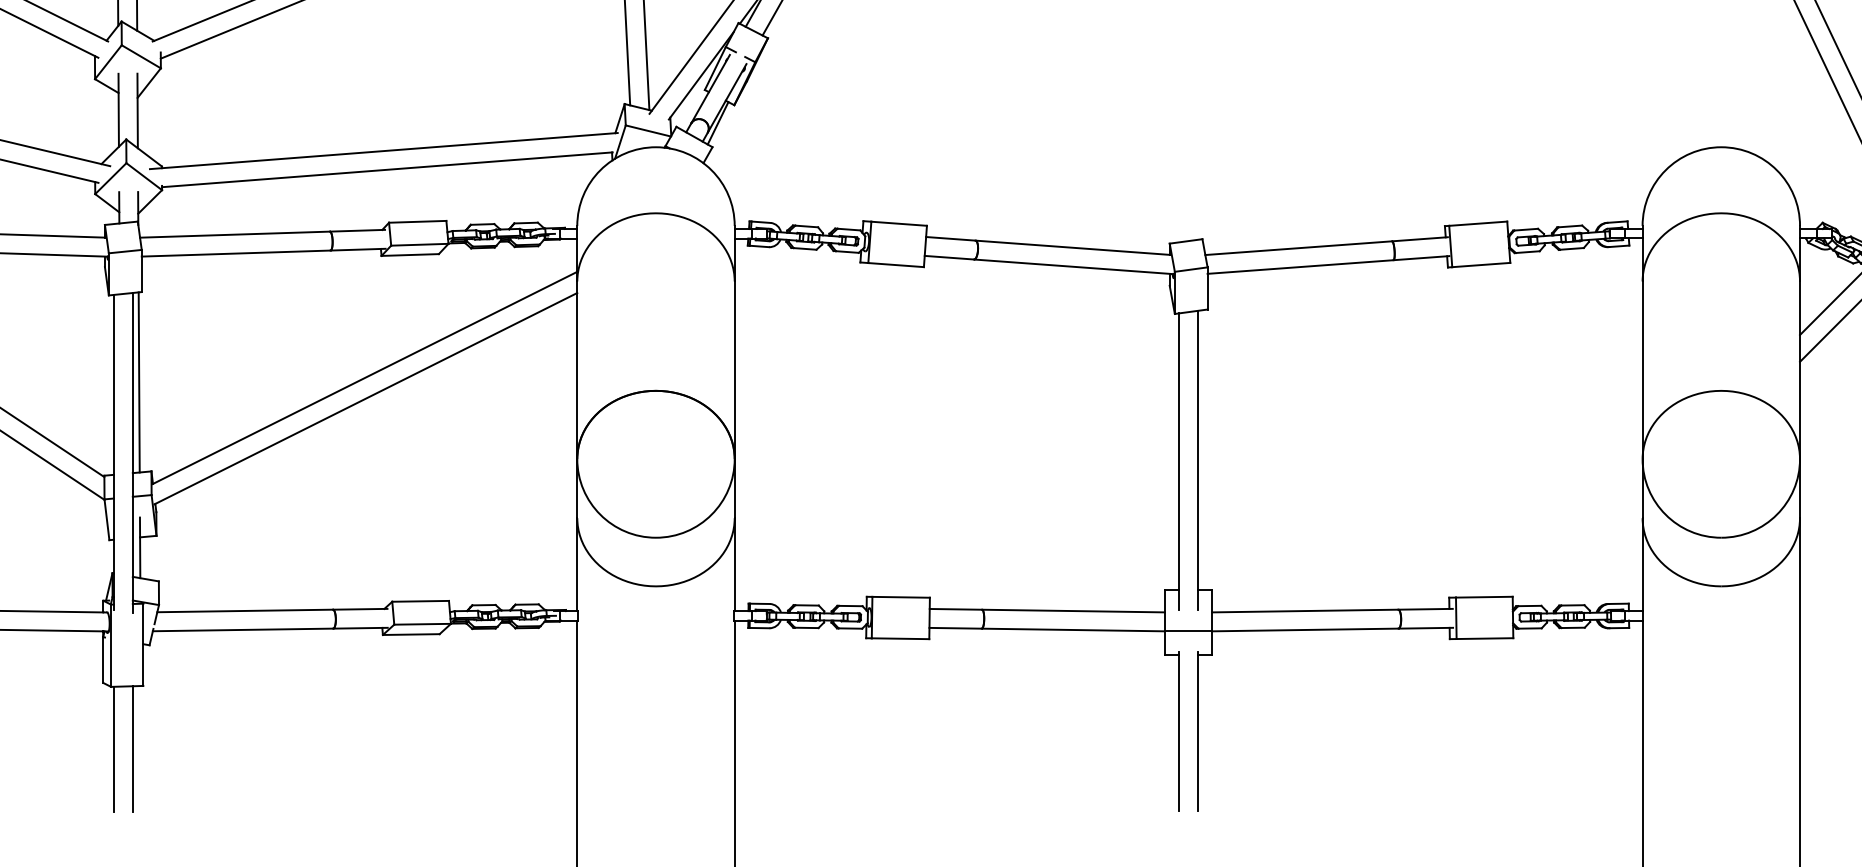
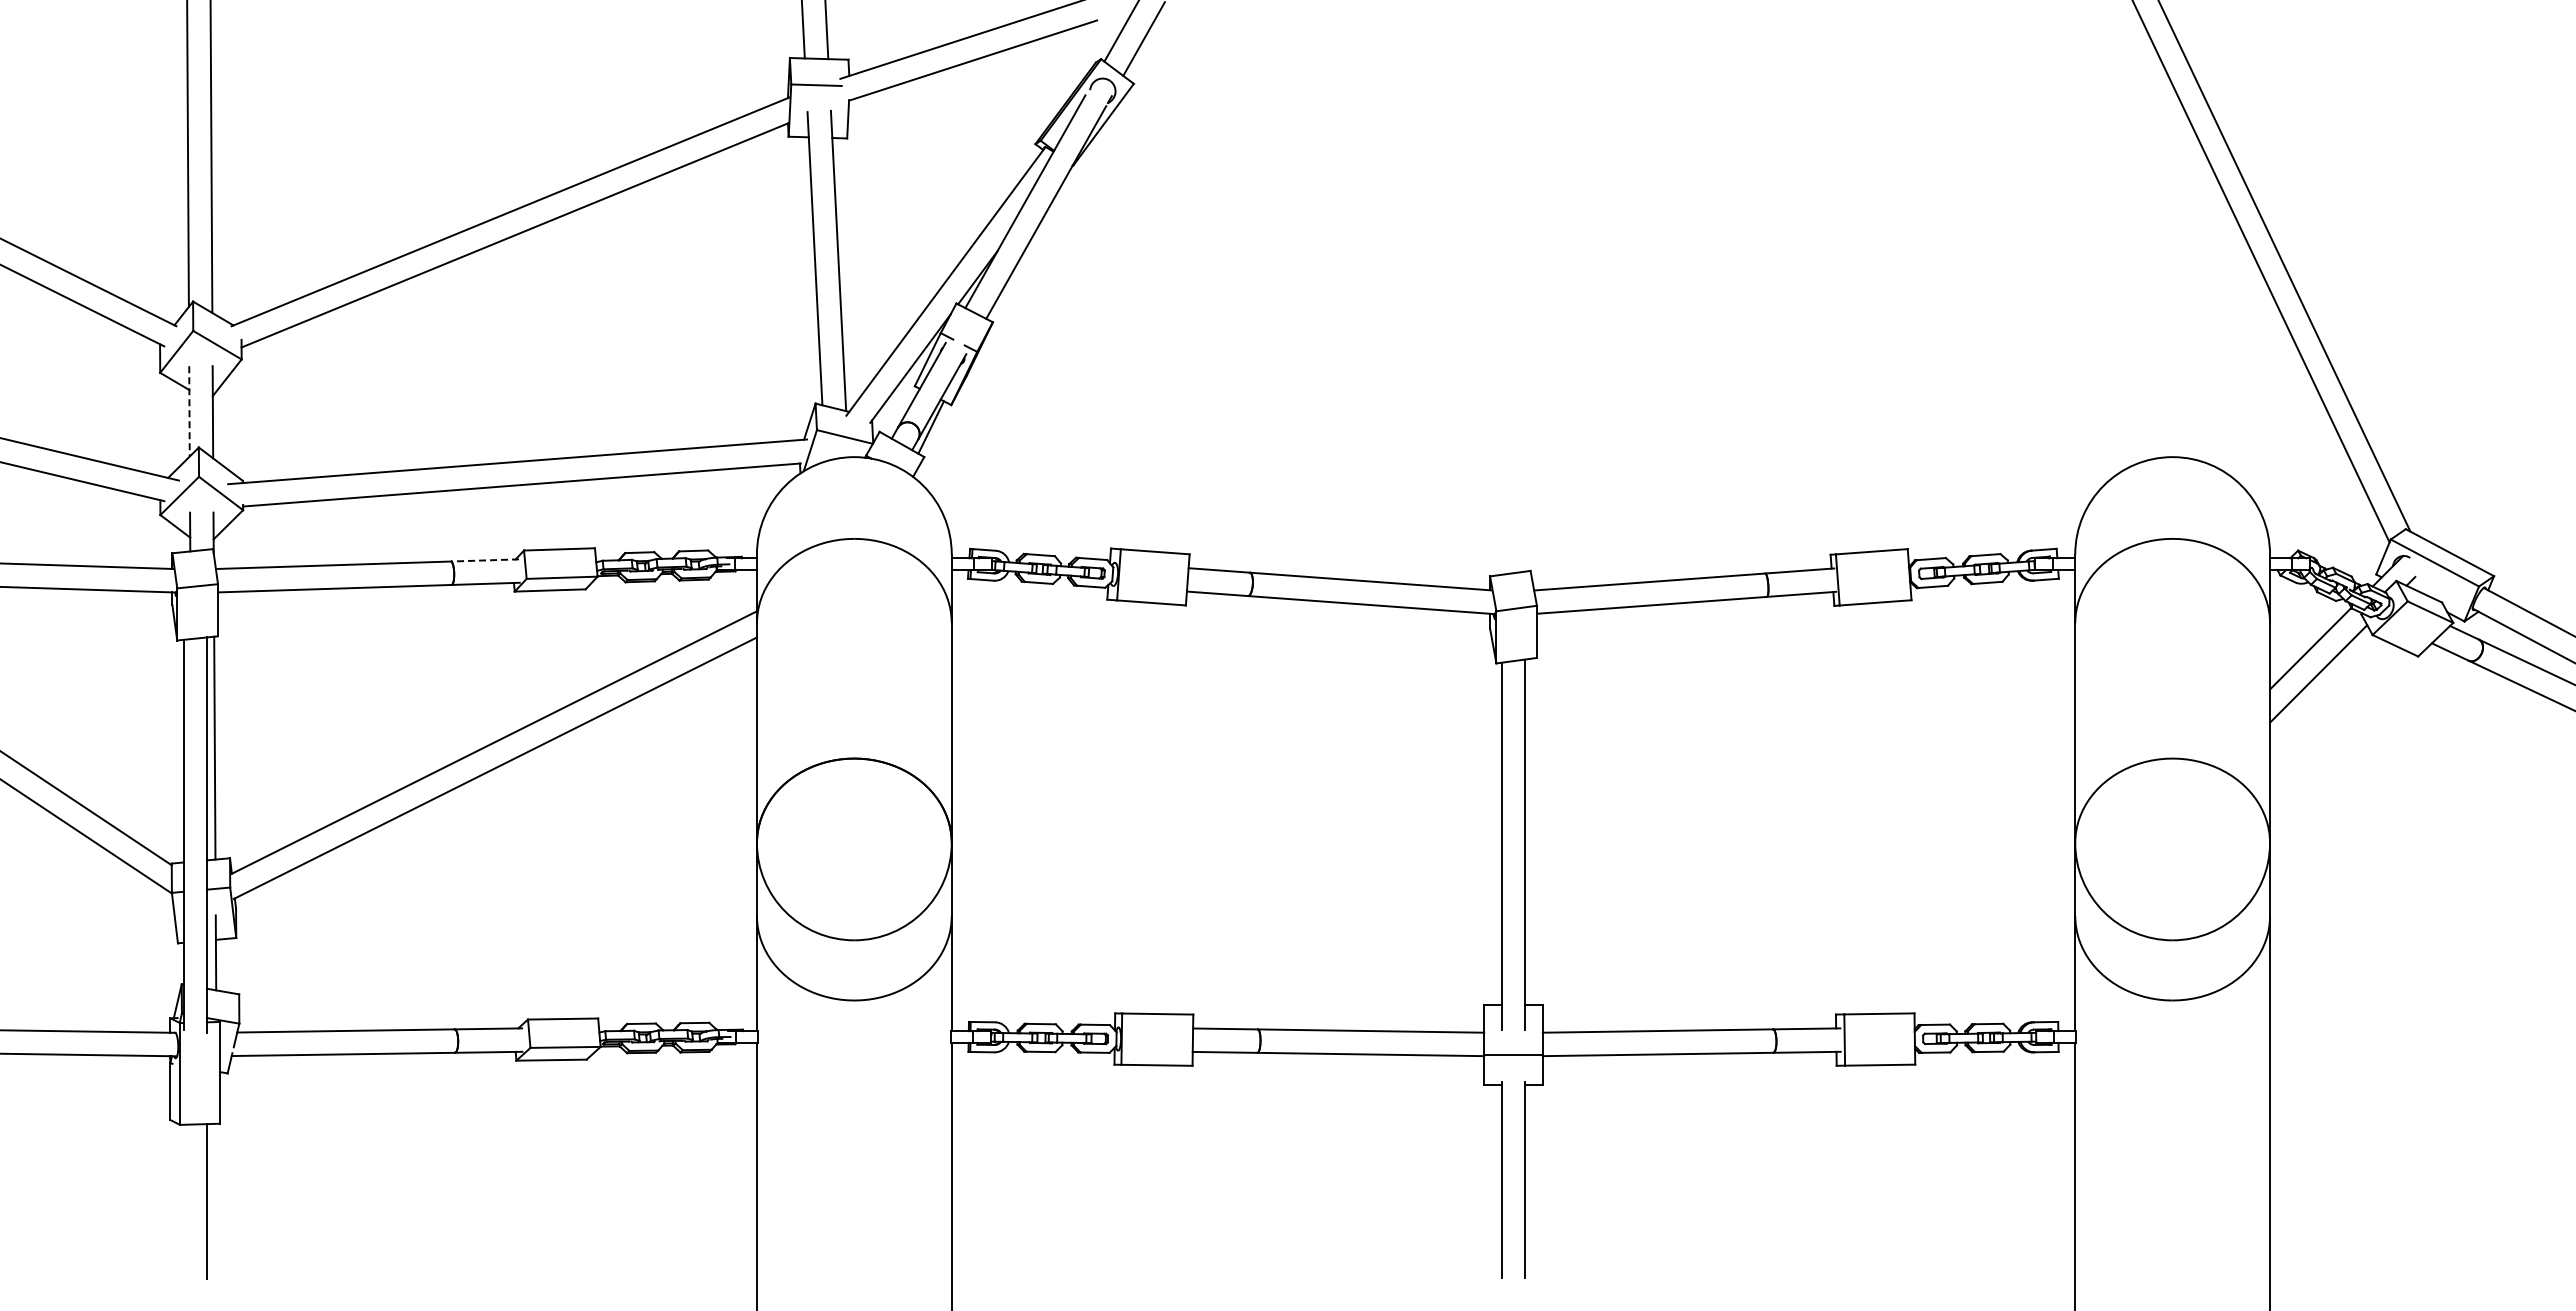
line: (118, 110) -> (189, 411), solid -> dashed
line: (357, 230) -> (484, 560), solid -> dashed
line: (113, 748) -> (183, 1201), removed

